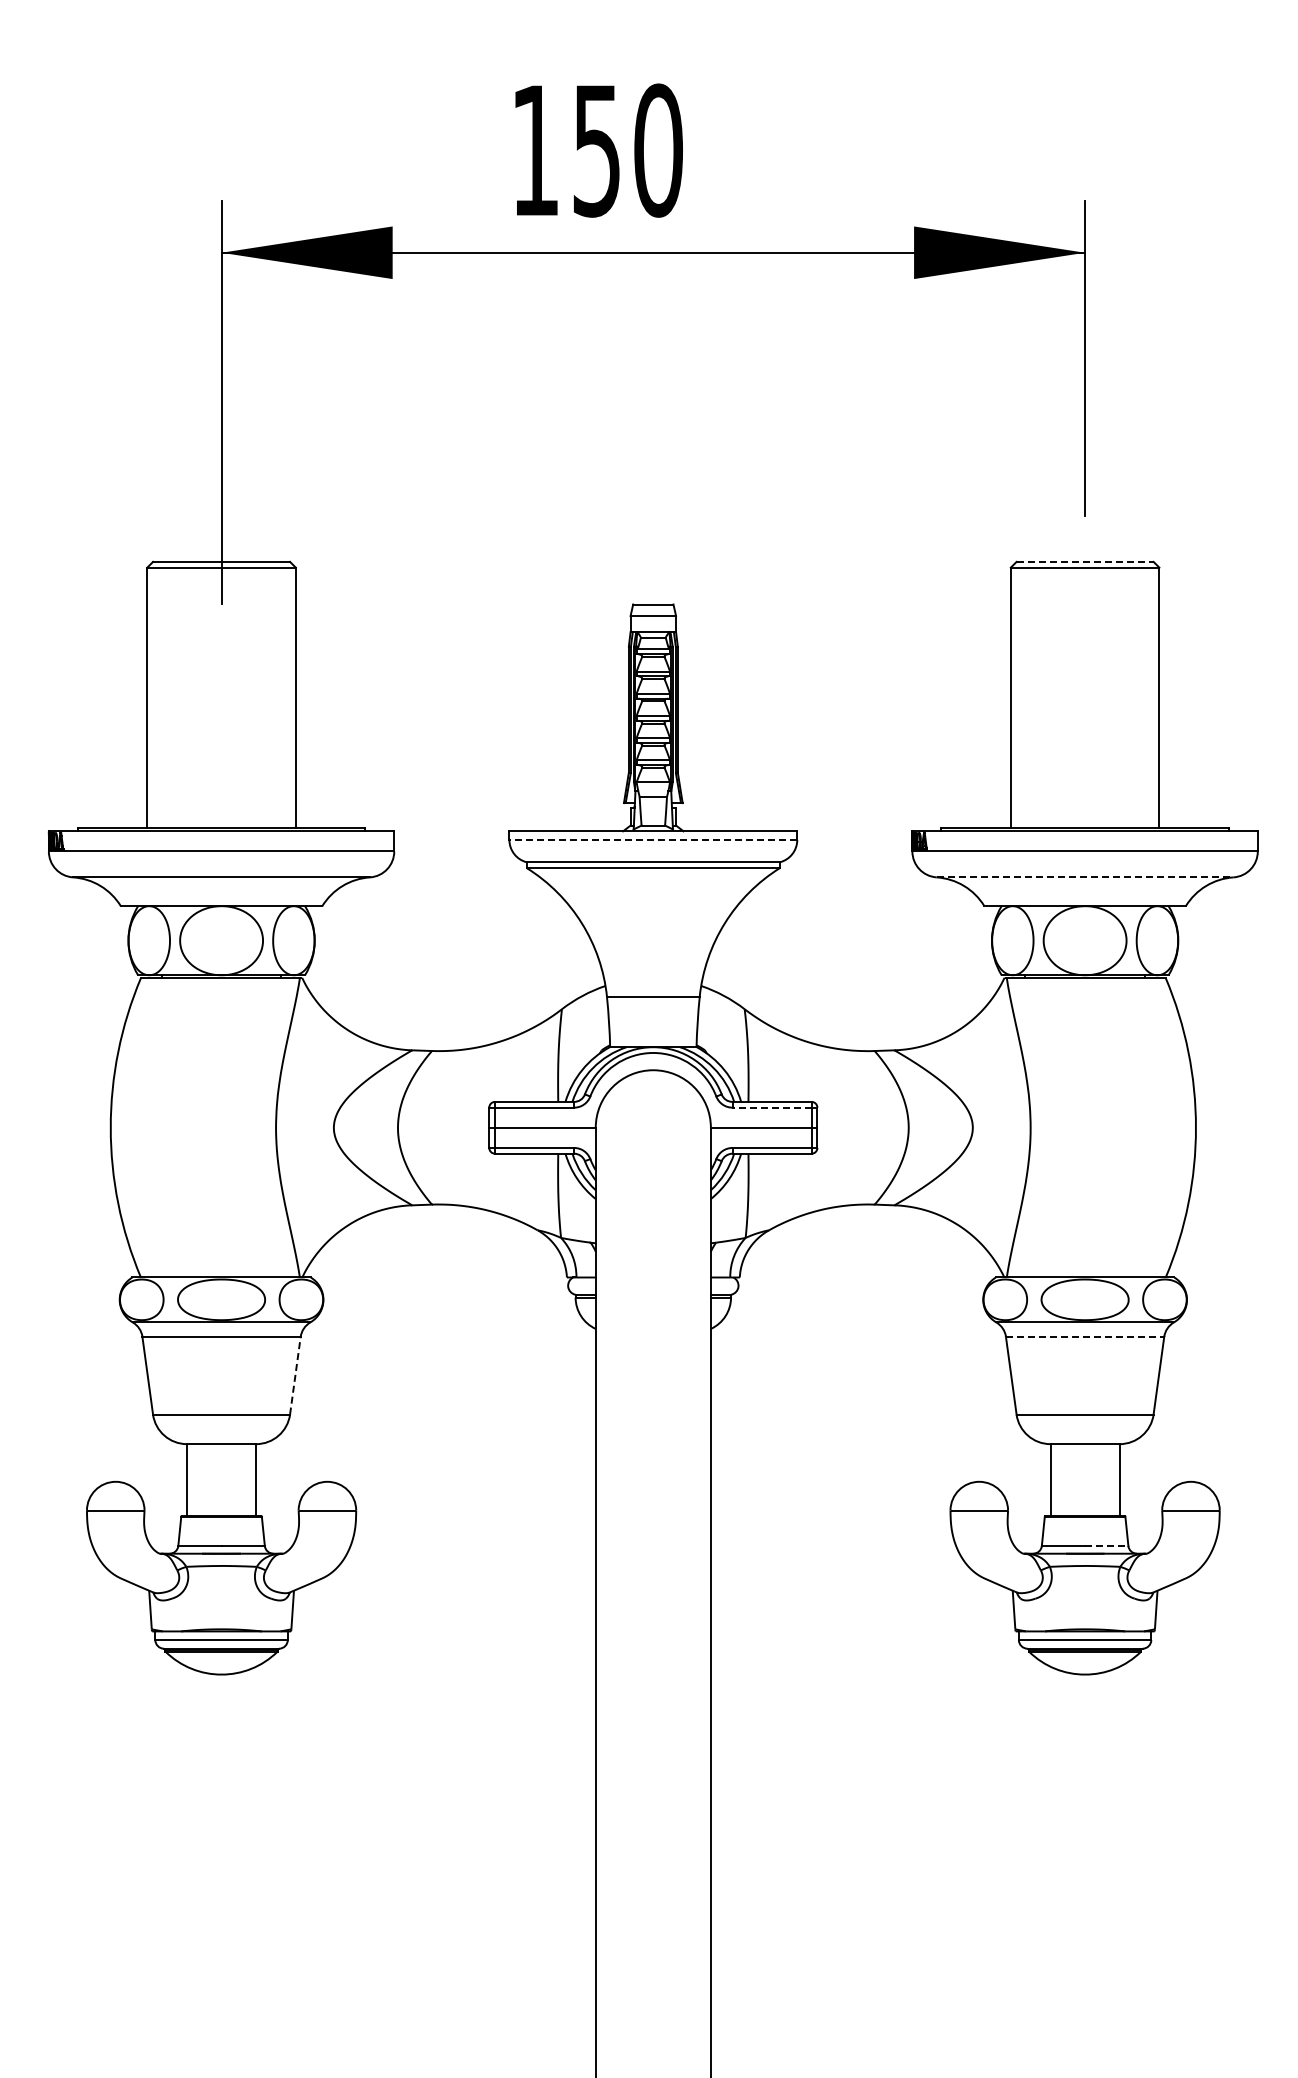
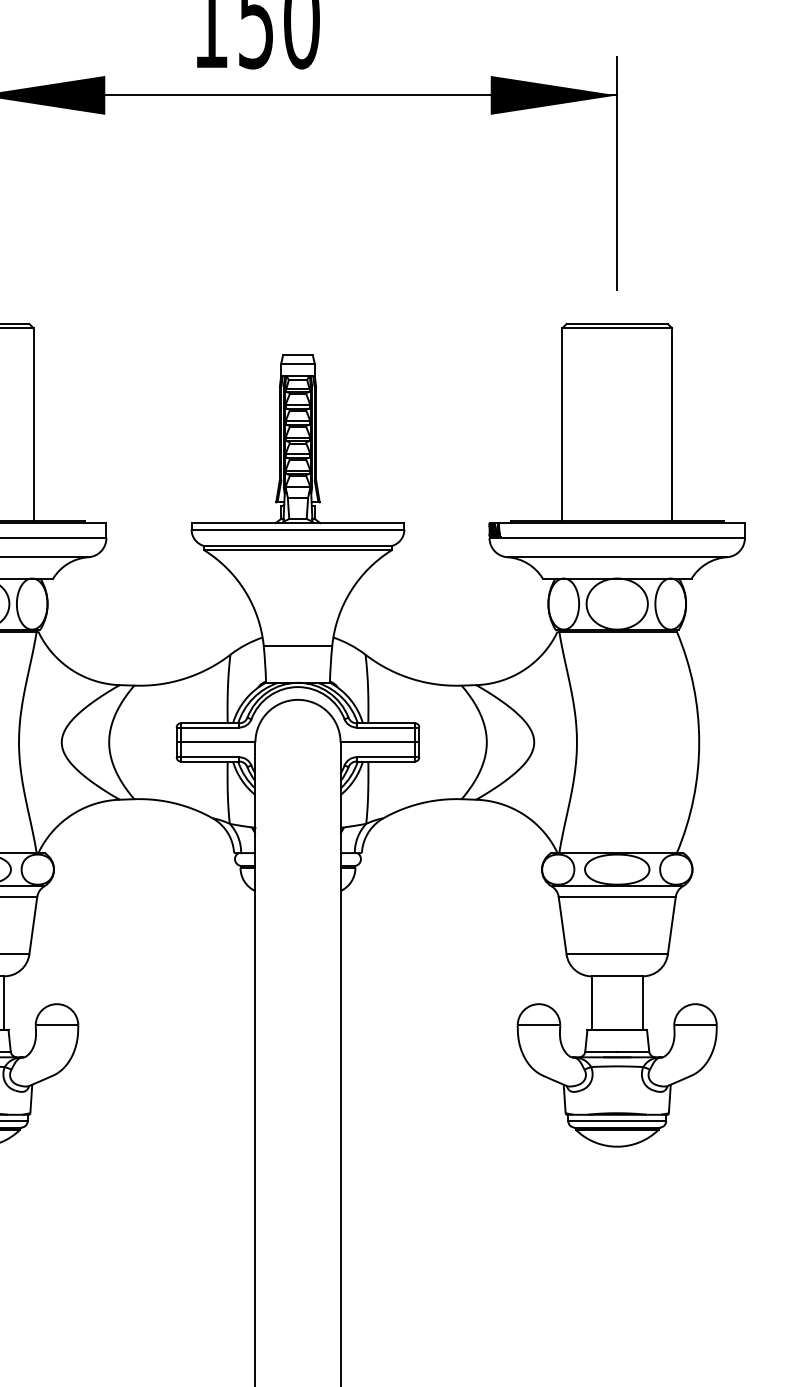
line: (1085, 561) -> (617, 323), dashed -> solid
line: (653, 839) -> (298, 529), dashed -> solid
line: (1085, 877) -> (617, 557), dashed -> solid
line: (772, 1107) -> (386, 727), dashed -> solid
line: (1085, 1336) -> (617, 896), dashed -> solid
line: (295, 1375) -> (33, 925), dashed -> solid
line: (1106, 1545) -> (633, 1051), dashed -> solid

